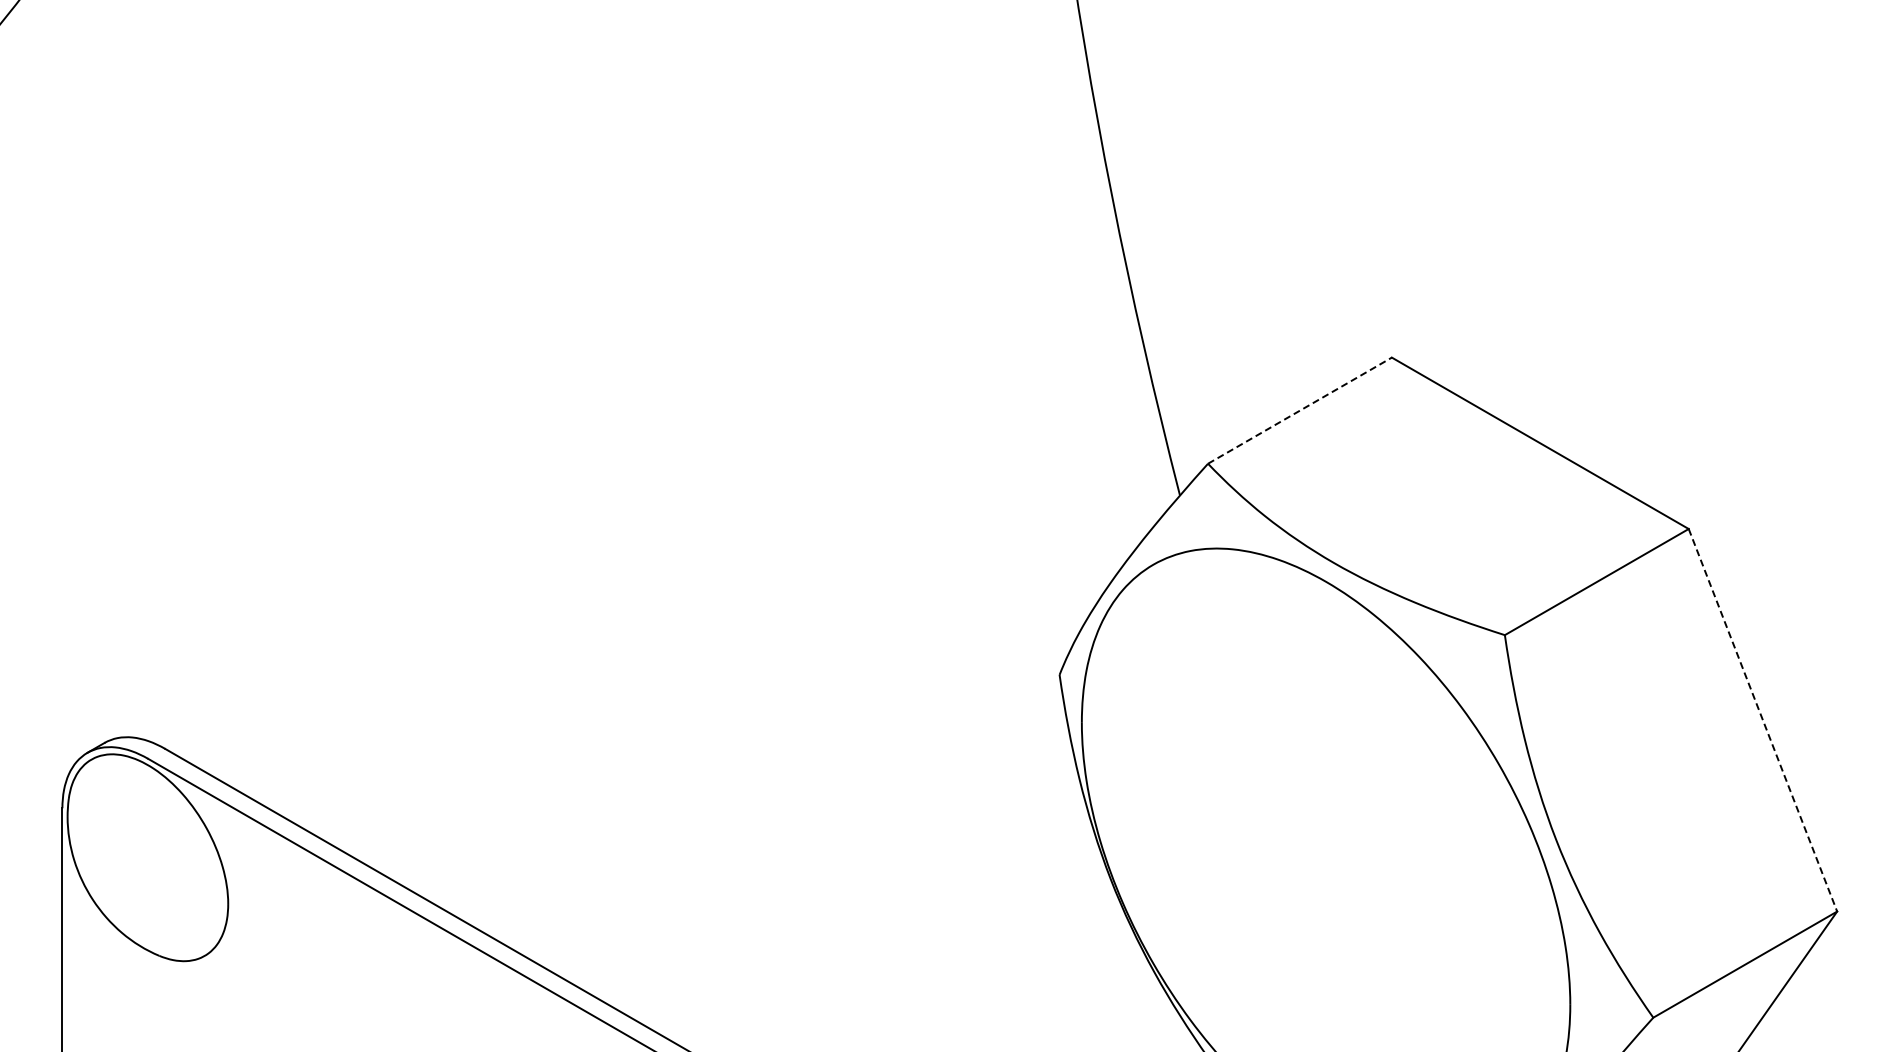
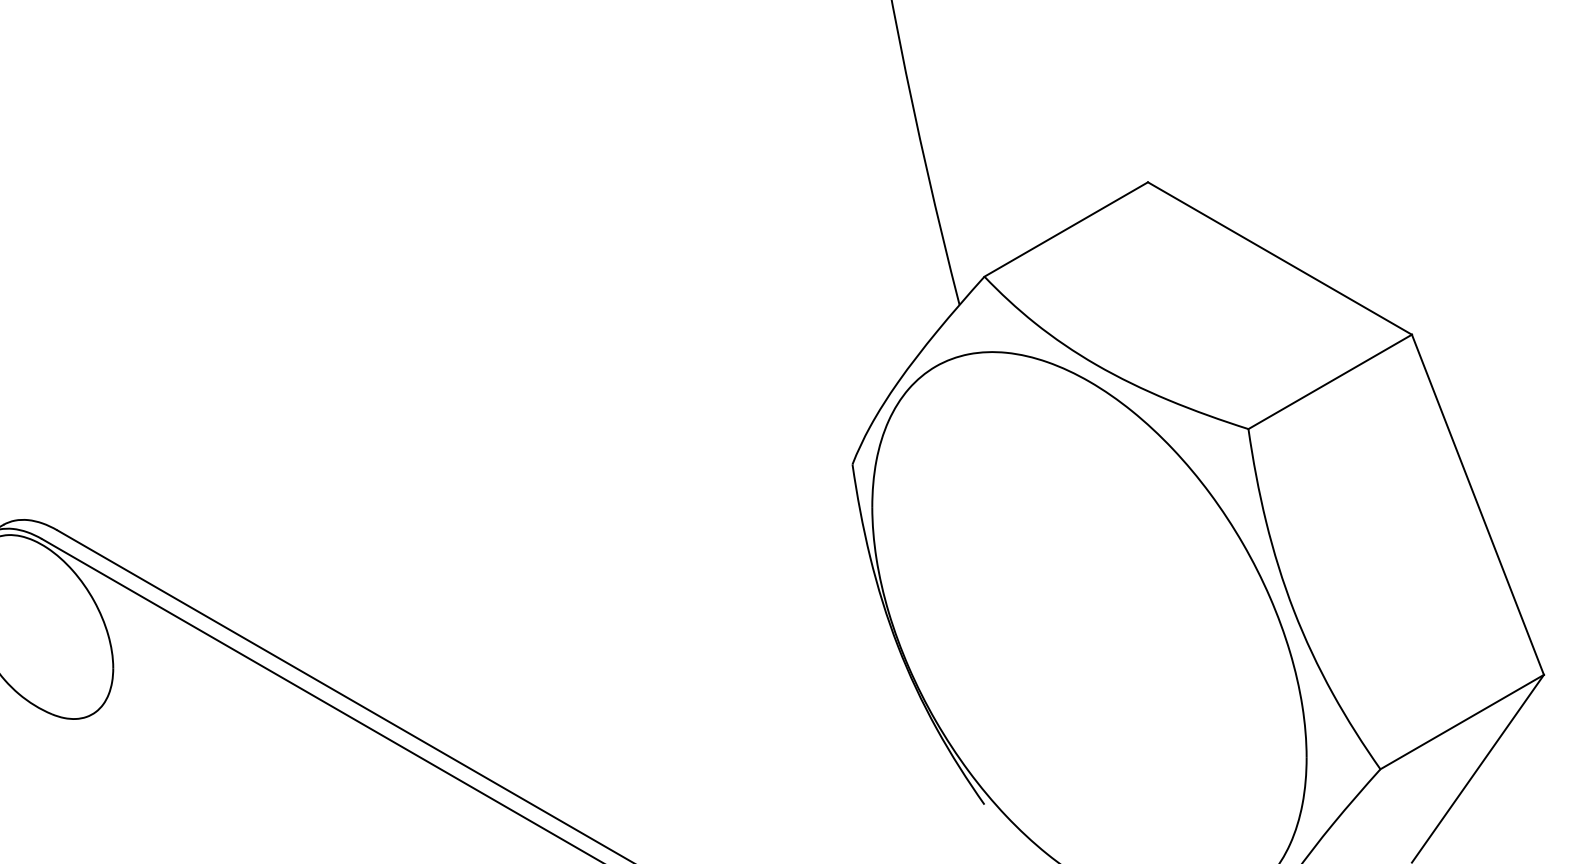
line: (1300, 410) -> (1066, 229), dashed -> solid
line: (1763, 720) -> (1478, 504), dashed -> solid

